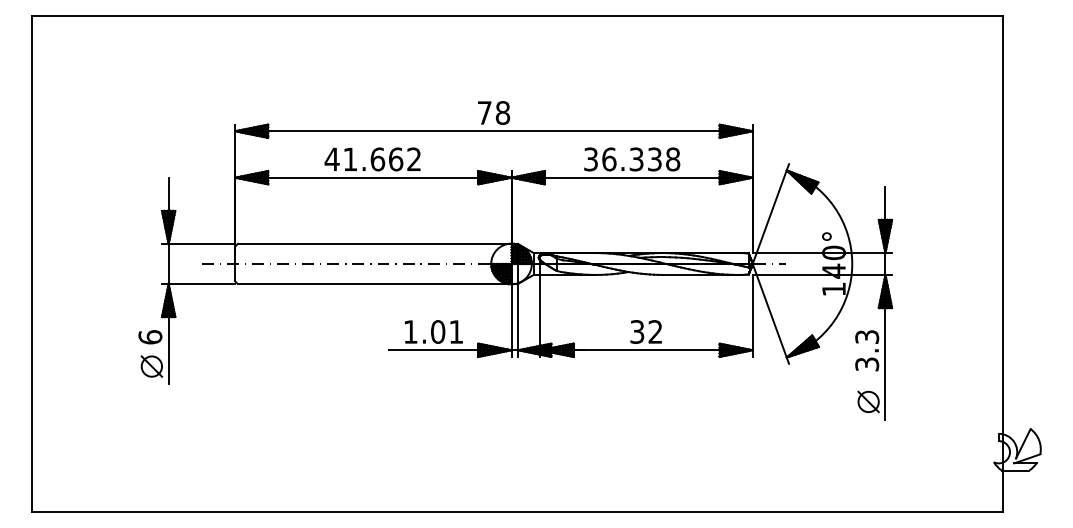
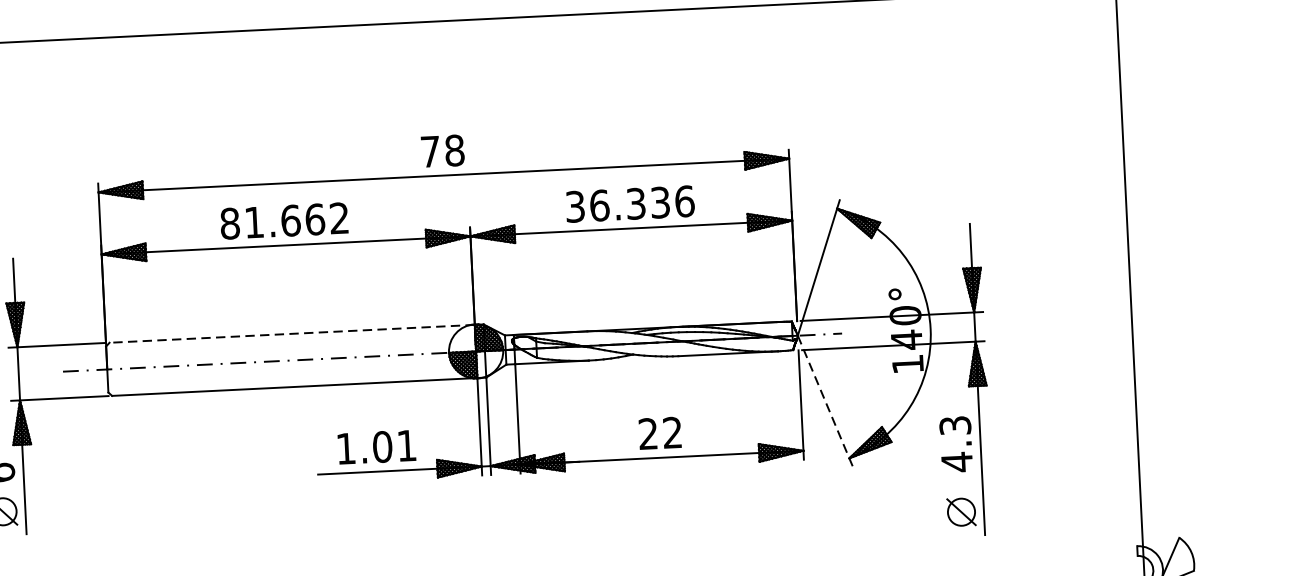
text: (331, 159) -> (229, 223), 41.662 -> 81.662
text: (673, 159) -> (685, 201), 36.338 -> 36.336
line: (374, 244) -> (292, 334), solid -> dashed
line: (771, 314) -> (826, 401), solid -> dashed
text: (637, 331) -> (648, 433), 32 -> 22
text: (867, 364) -> (957, 462), 3.3 -> 4.3

